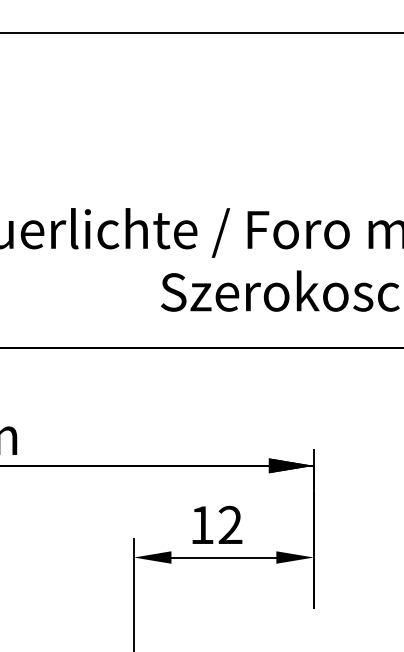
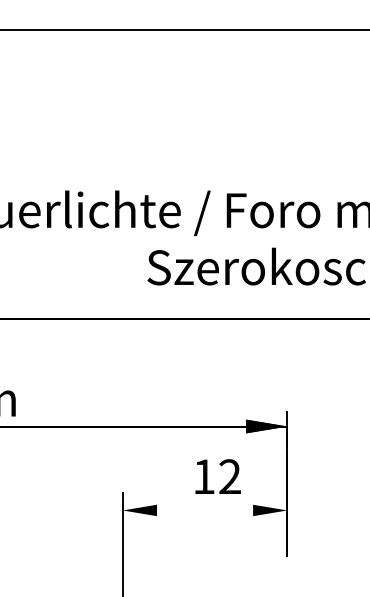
text: (216, 524) -> (217, 476), moved
line: (224, 557) -> (205, 510), removed

